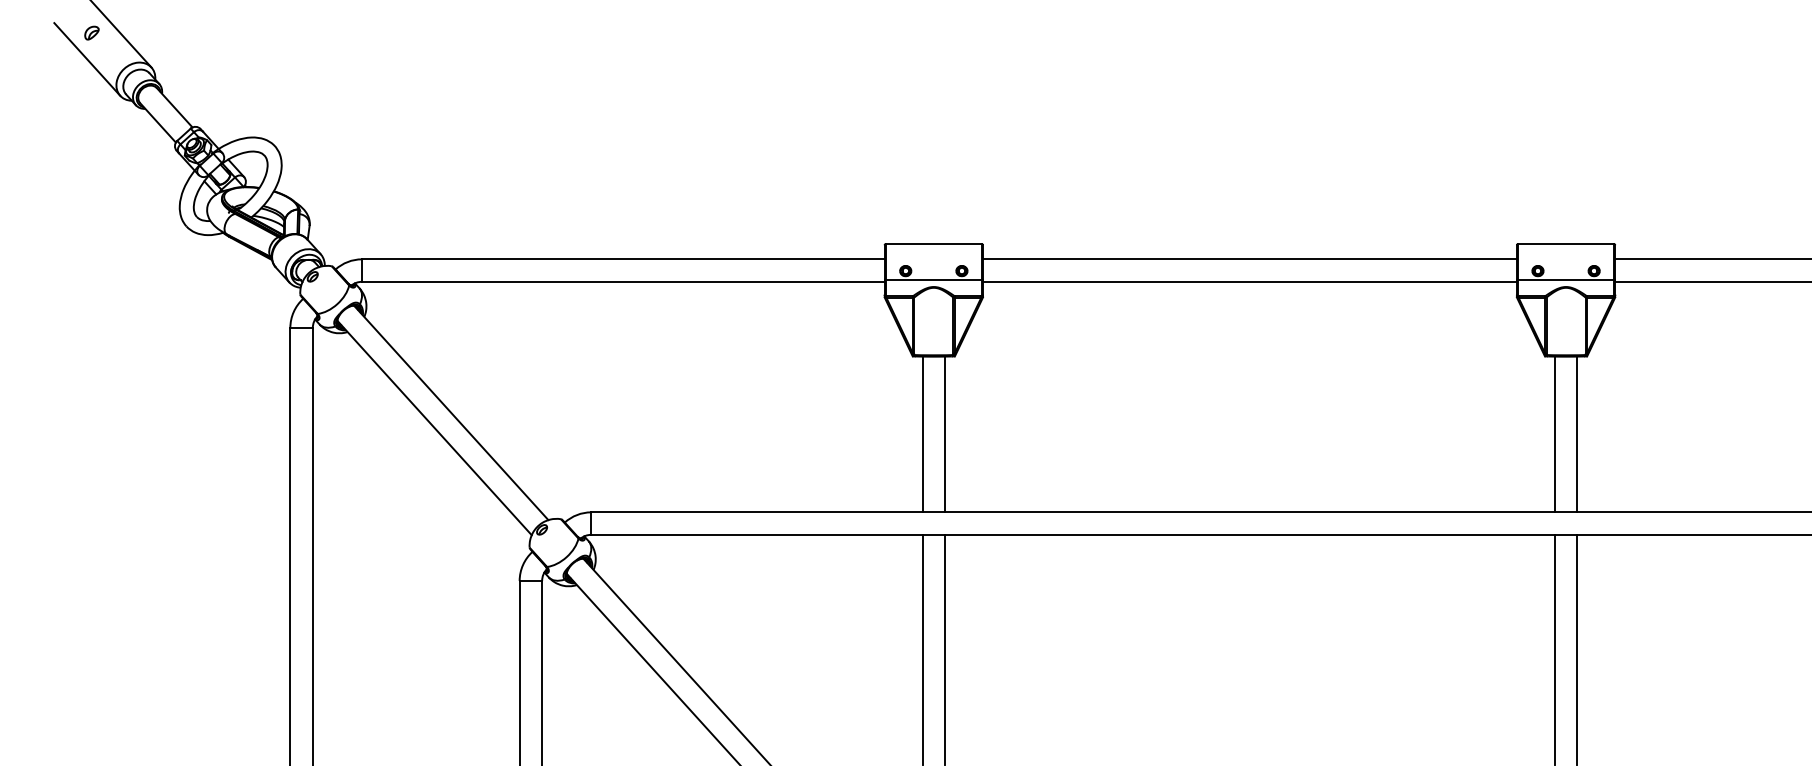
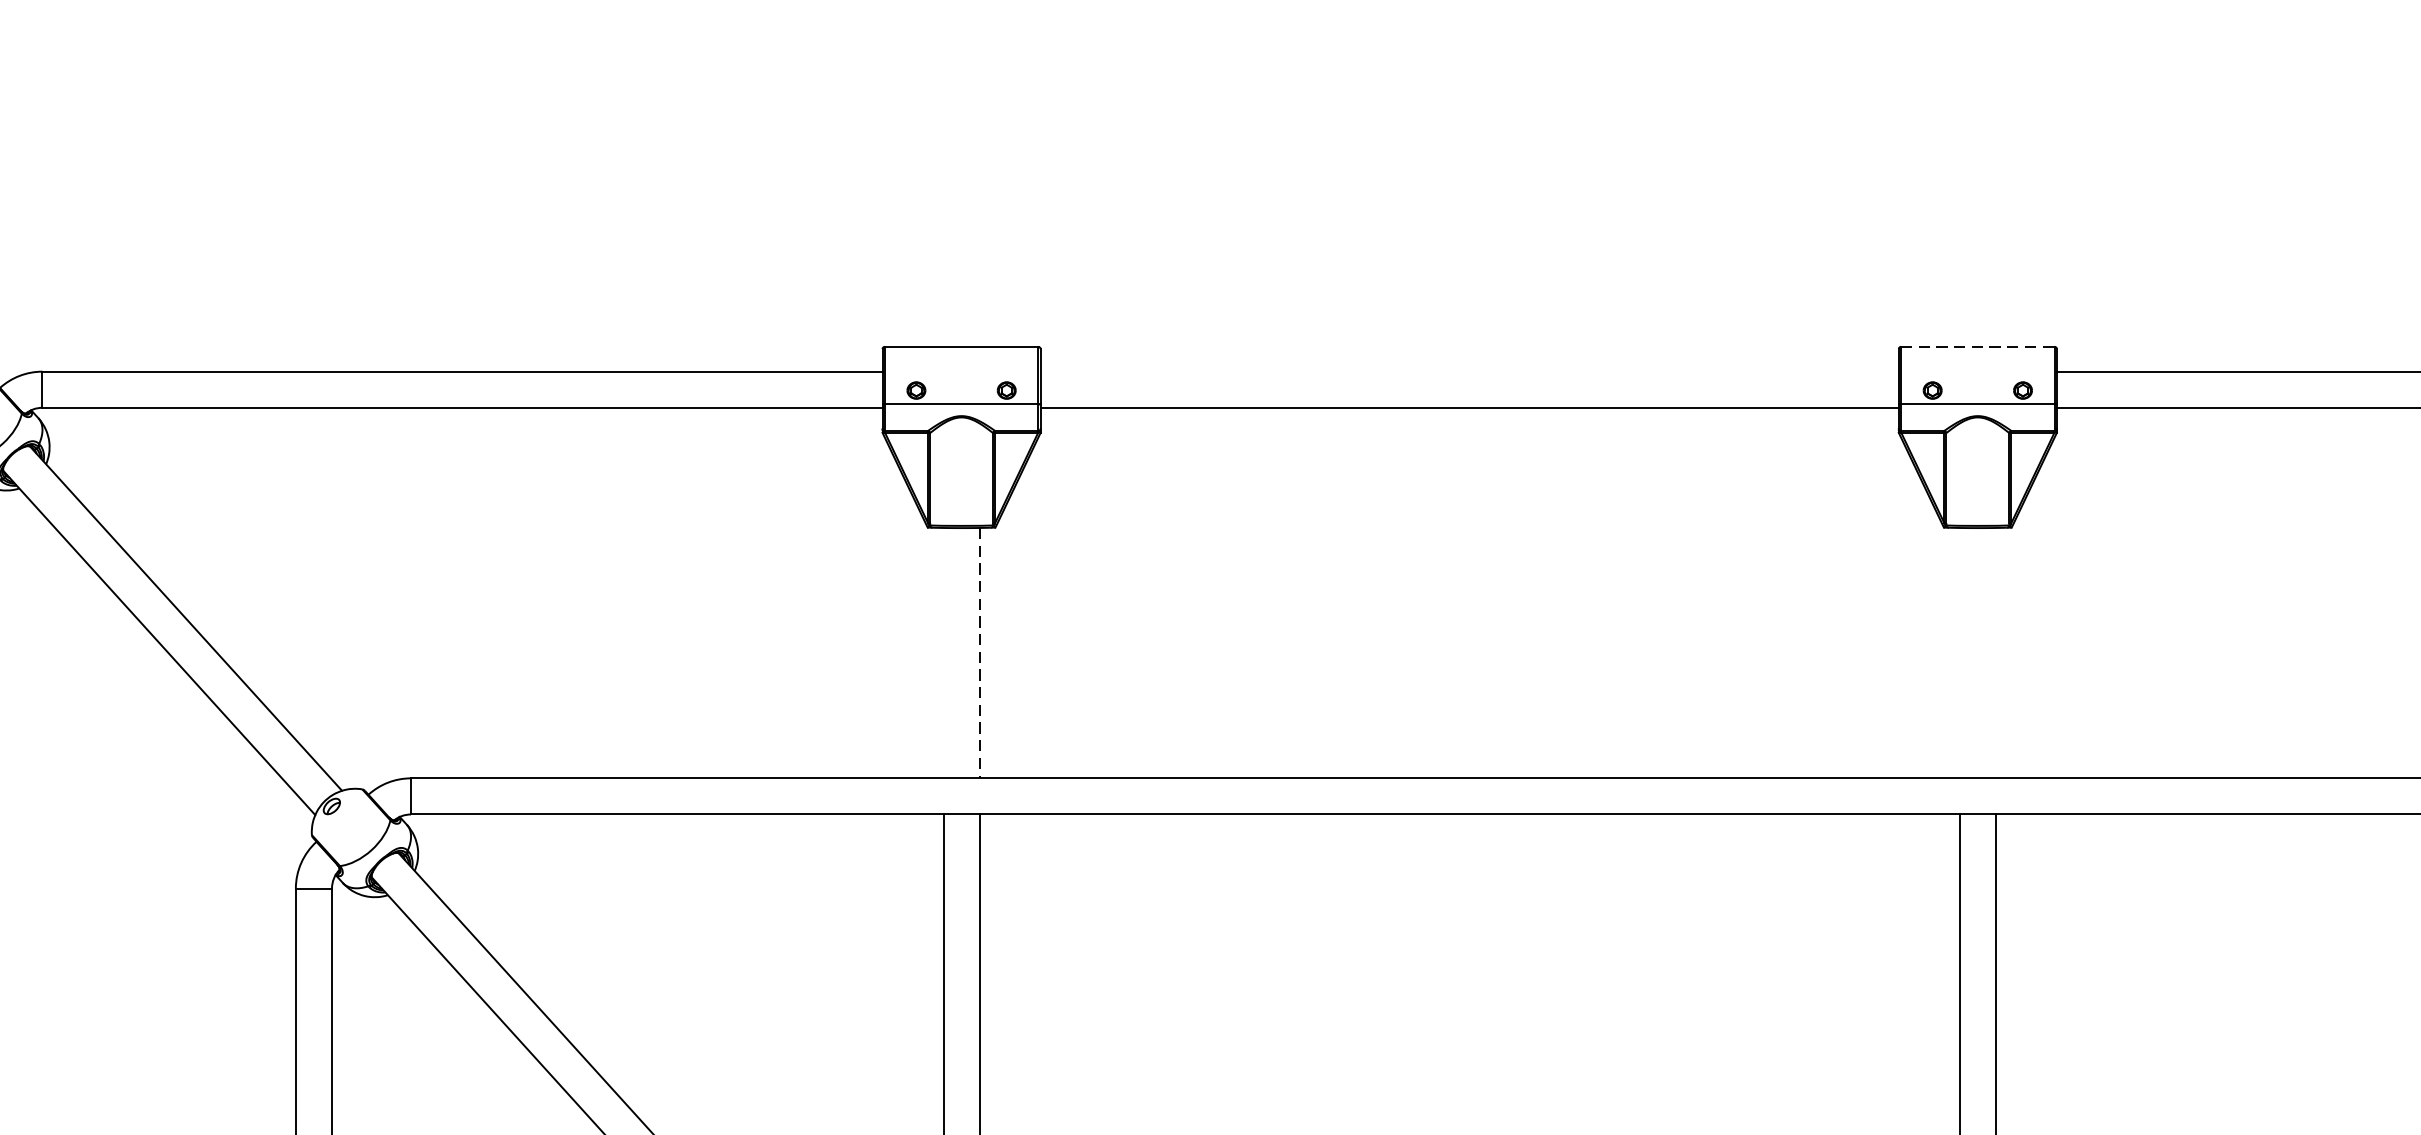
line: (1566, 243) -> (1978, 346), solid -> dashed
line: (1249, 259) -> (1469, 371), removed
line: (922, 434) -> (943, 653), removed
line: (945, 434) -> (980, 653), solid -> dashed
line: (1554, 434) -> (1959, 653), removed
line: (1577, 434) -> (1996, 653), removed

